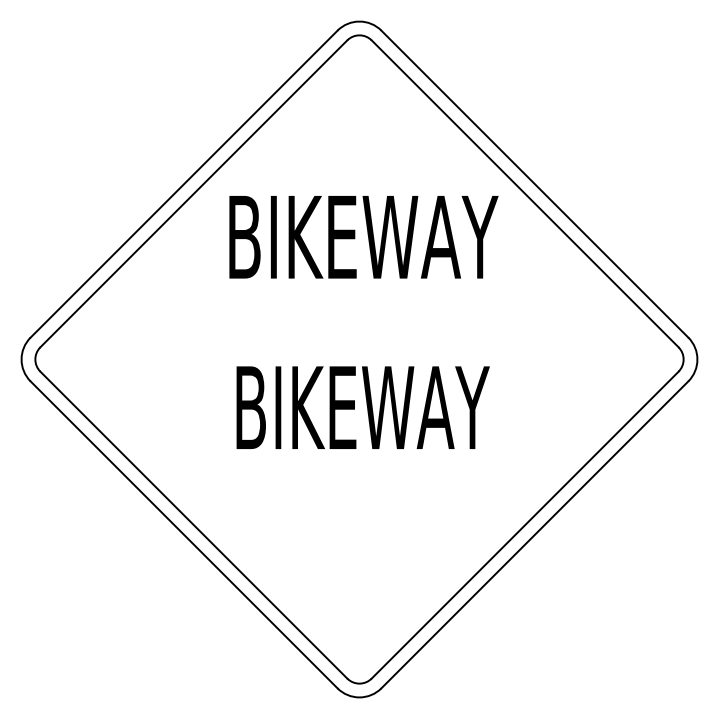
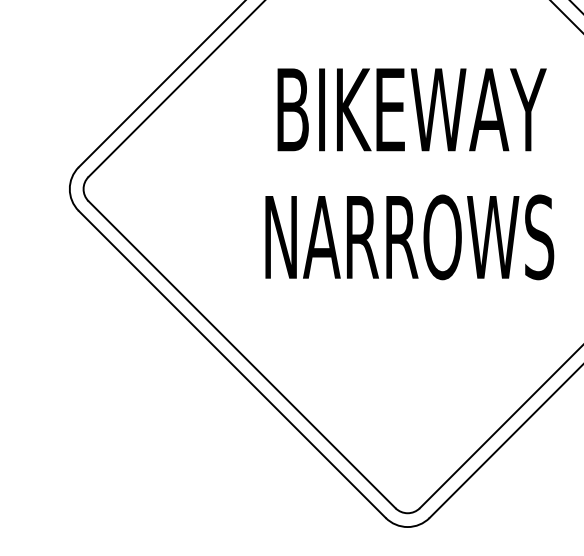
text: (363, 237) -> (411, 110), moved
text: (361, 407) -> (409, 237), BIKEWAY -> NARROWS

